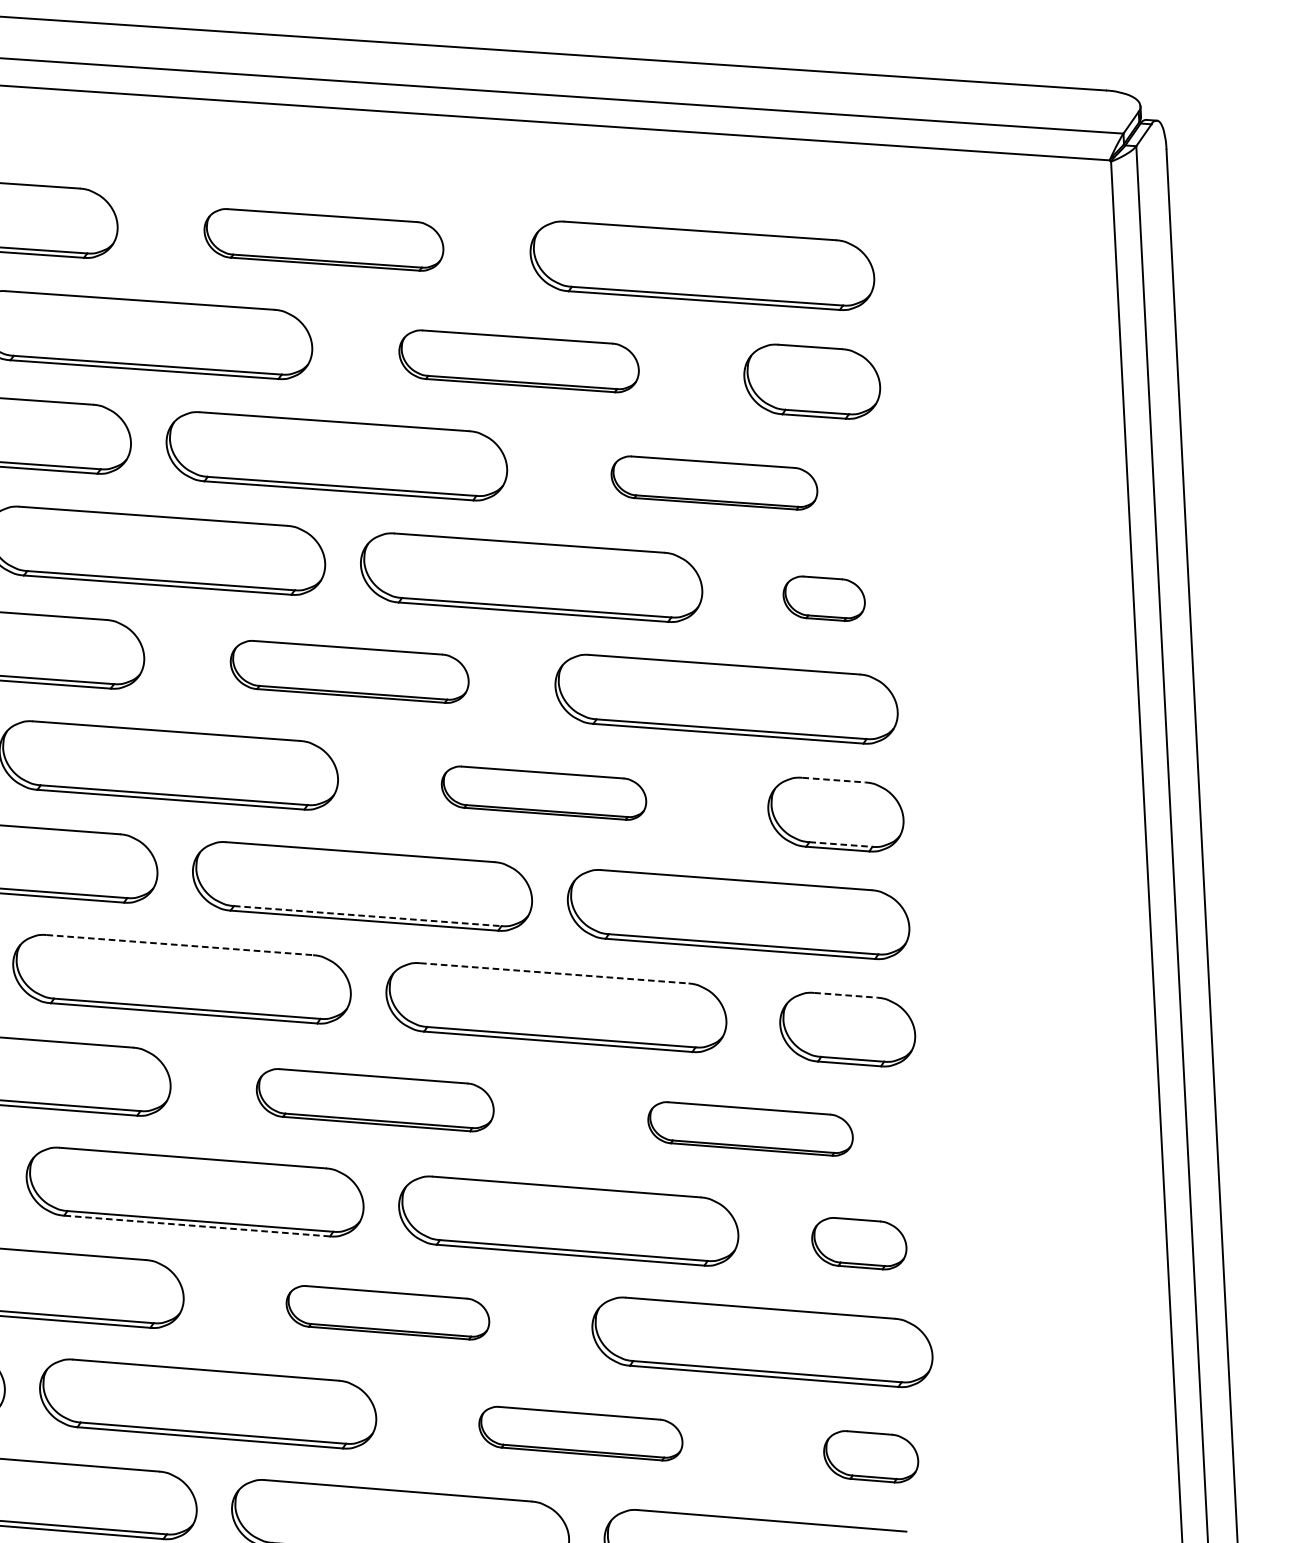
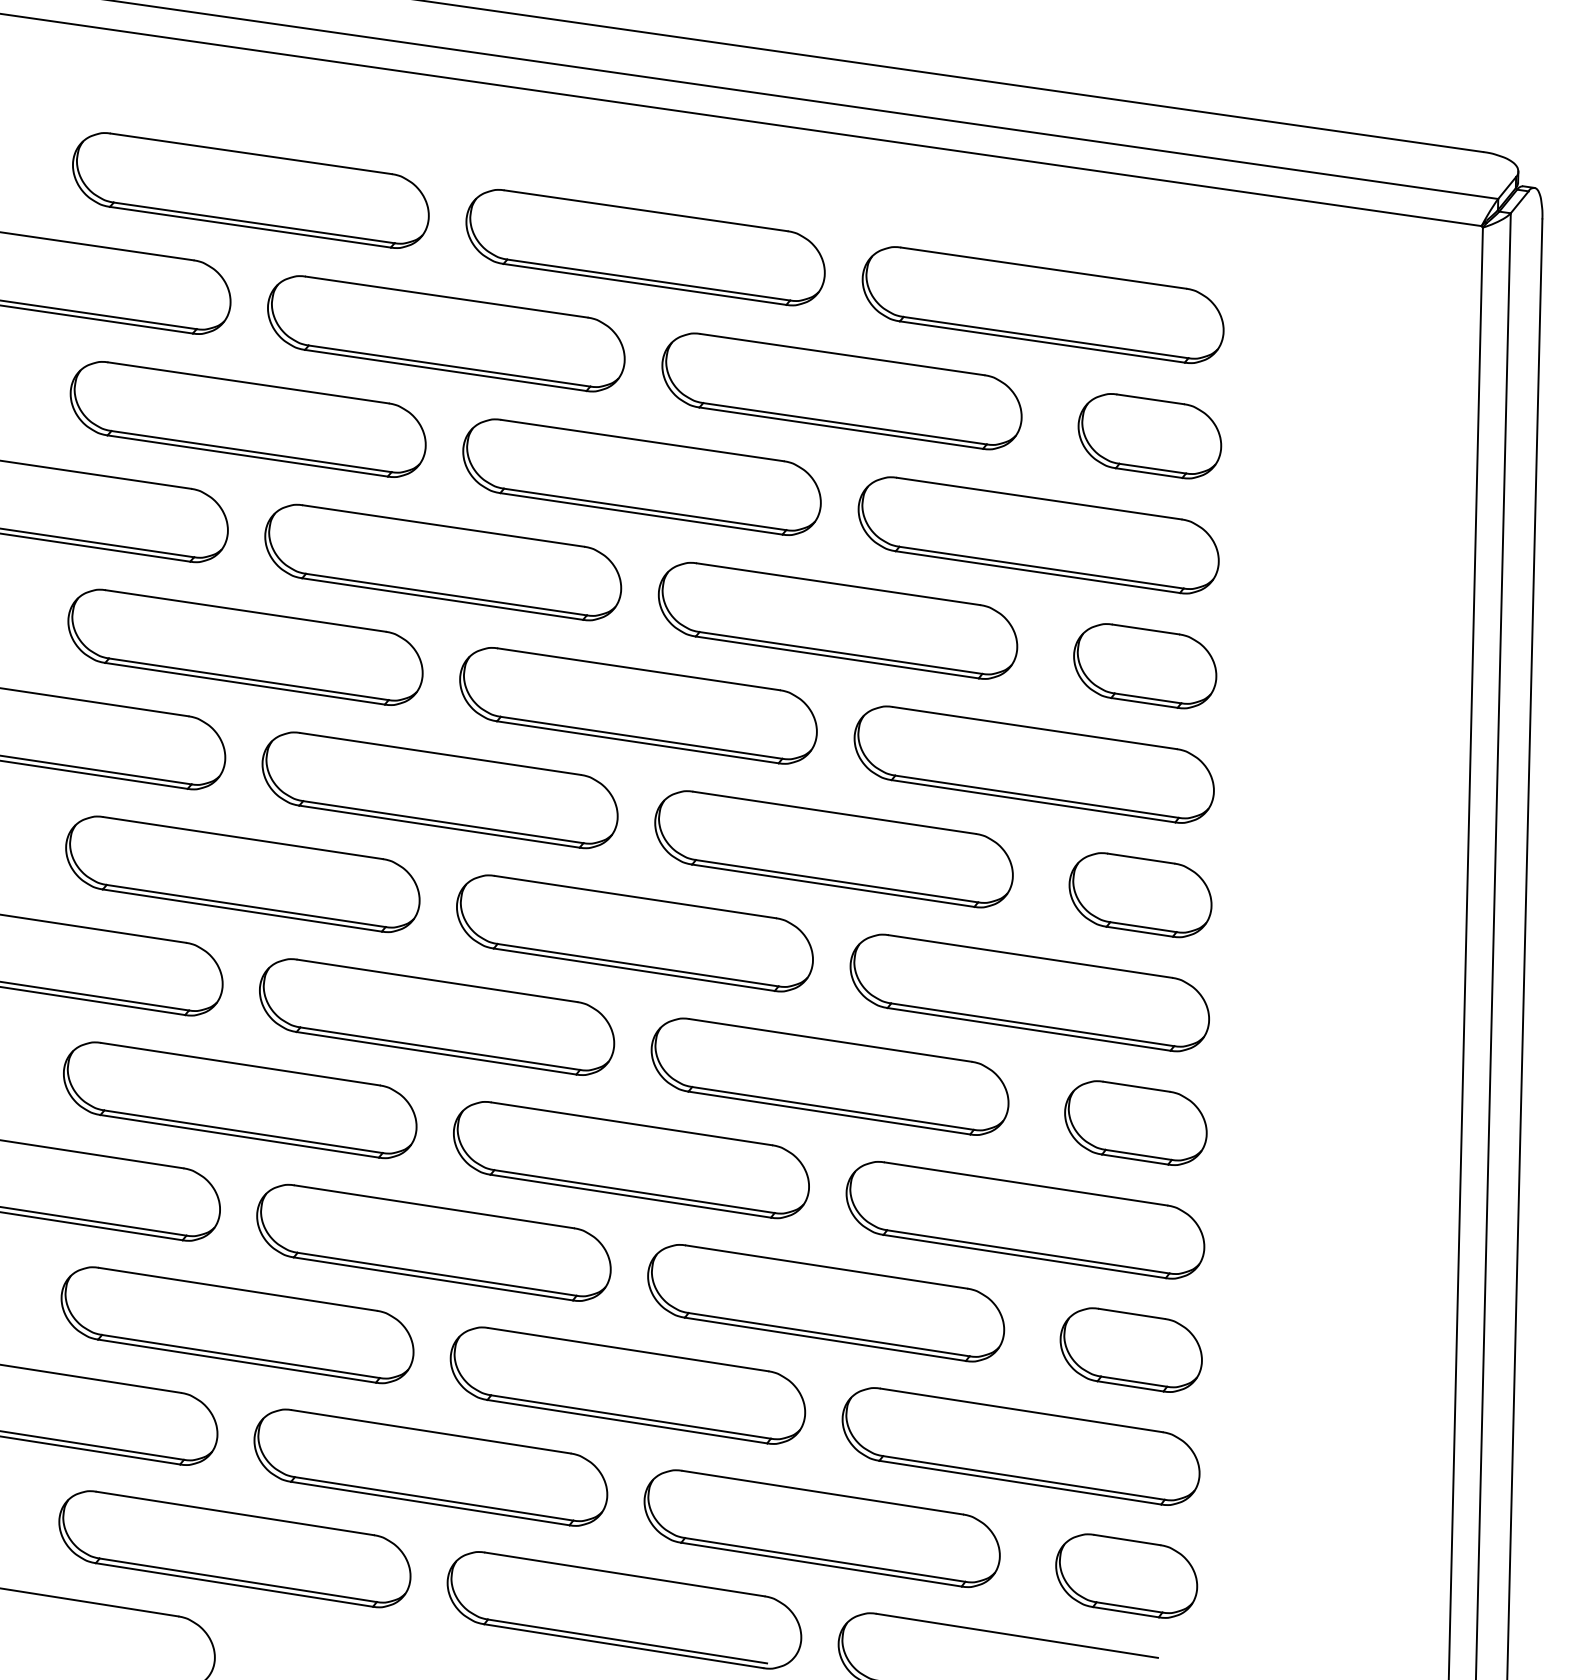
part: (323, 239) -> (645, 247), size x1.43
part: (518, 361) -> (841, 391), size x1.43
part: (714, 483) -> (1038, 535), size x1.67
part: (824, 598) -> (1145, 666), size x1.67
part: (349, 671) -> (638, 705), size x1.43
line: (834, 779) -> (1141, 858), dashed -> solid
part: (543, 793) -> (833, 849), size x1.67
line: (841, 844) -> (1143, 927), dashed -> solid
line: (368, 916) -> (638, 965), dashed -> solid
line: (179, 944) -> (437, 980), dashed -> solid
line: (554, 973) -> (830, 1040), dashed -> solid
line: (846, 994) -> (1137, 1086), dashed -> solid
part: (375, 1100) -> (631, 1160), size x1.43
part: (750, 1129) -> (1025, 1220), size x1.67
line: (196, 1225) -> (432, 1278), dashed -> solid
part: (858, 1243) -> (1130, 1349), size x1.43
part: (387, 1312) -> (627, 1385), size x1.67
part: (580, 1433) -> (821, 1528), size x1.67
part: (870, 1456) -> (1126, 1575), size x1.43

